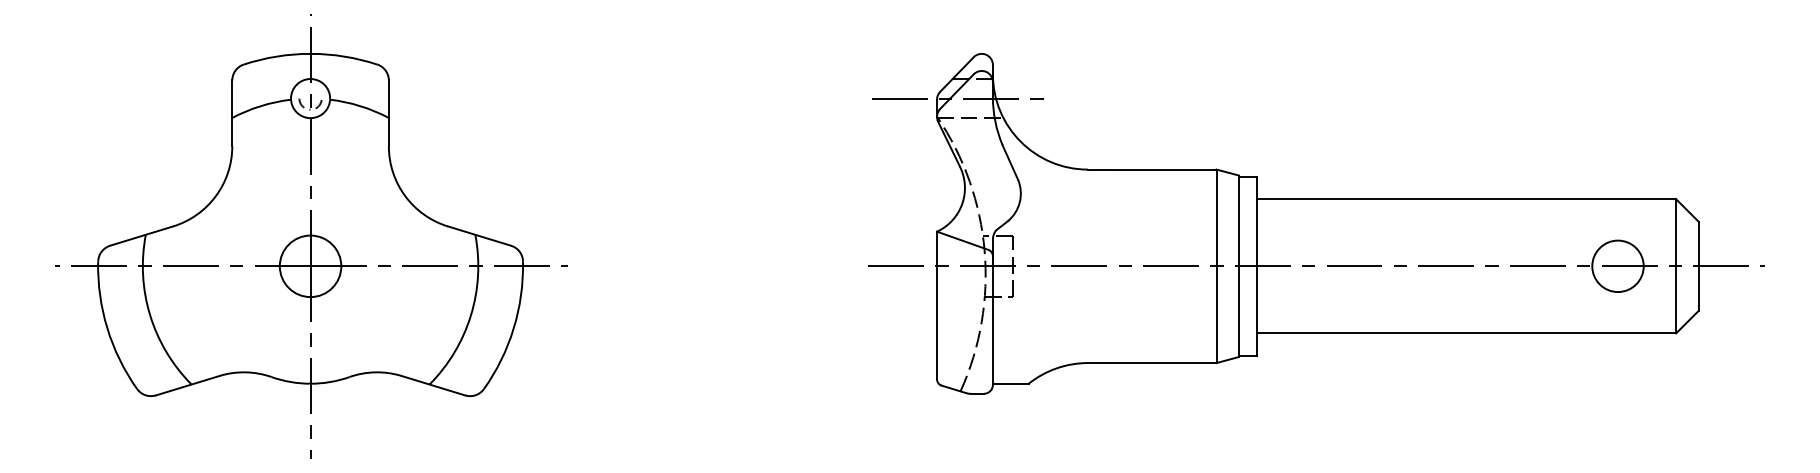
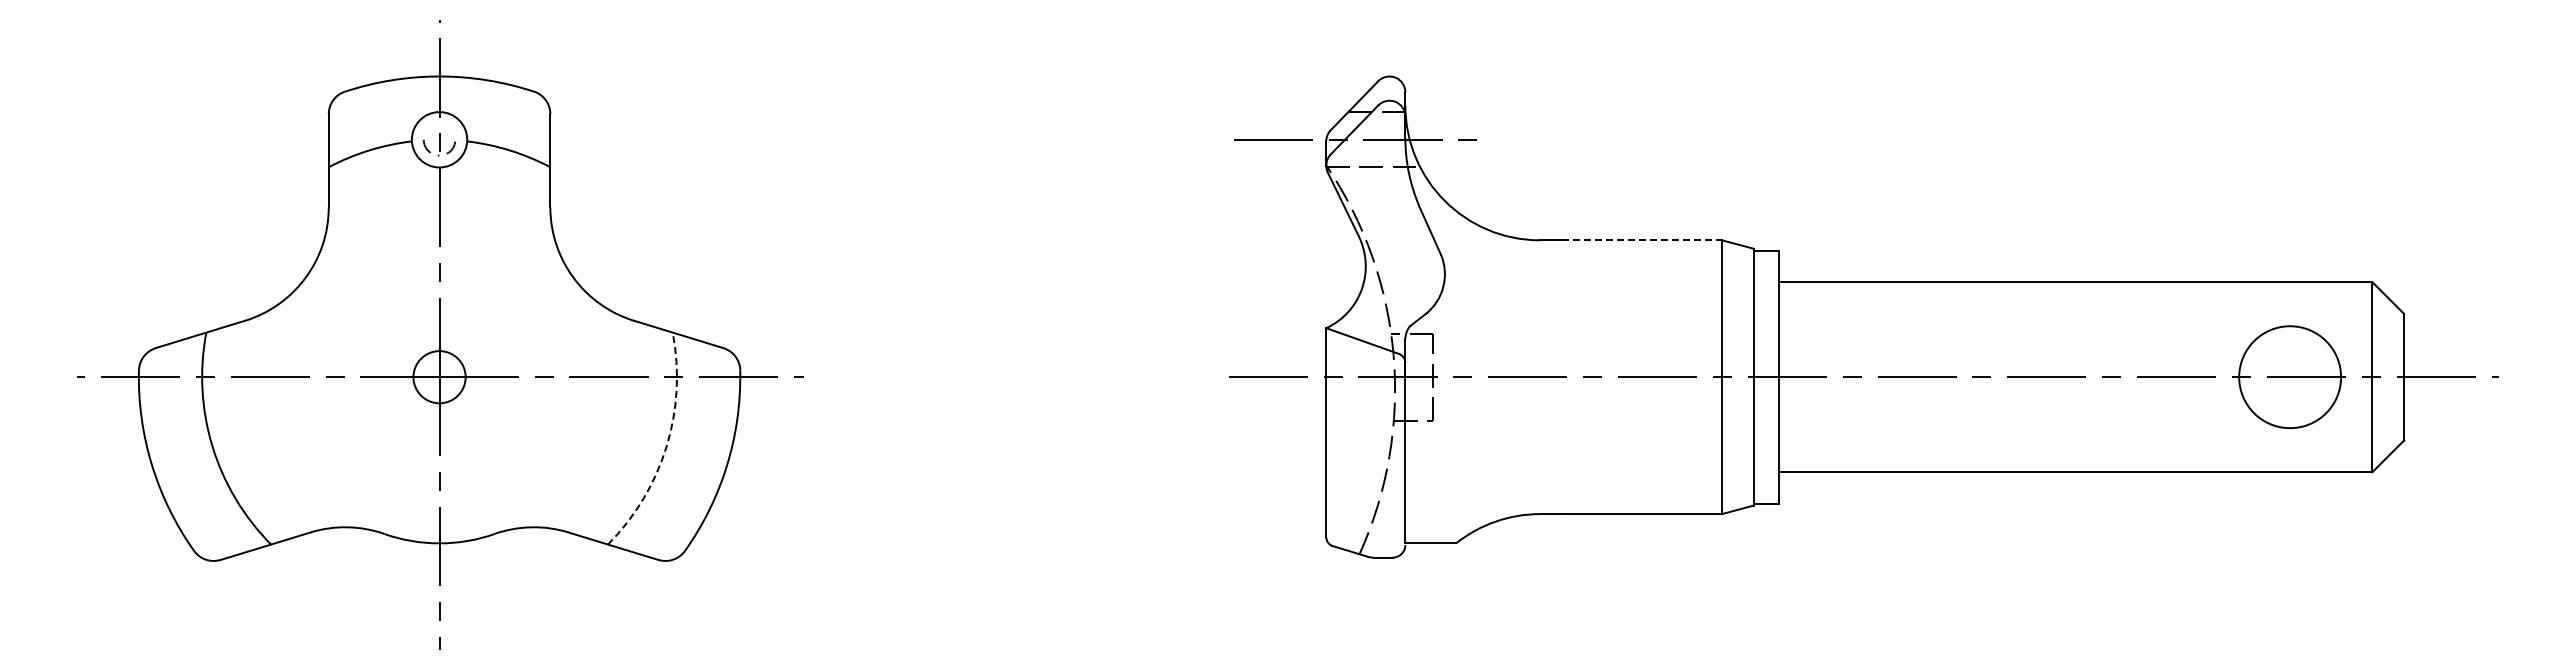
line: (1160, 169) -> (1642, 240), solid -> dashed
circle: (310, 265) -> (439, 376), size x0.6
circle: (1617, 265) -> (2289, 376), size x1.4
arc: (470, 315) -> (666, 446), solid -> dashed

